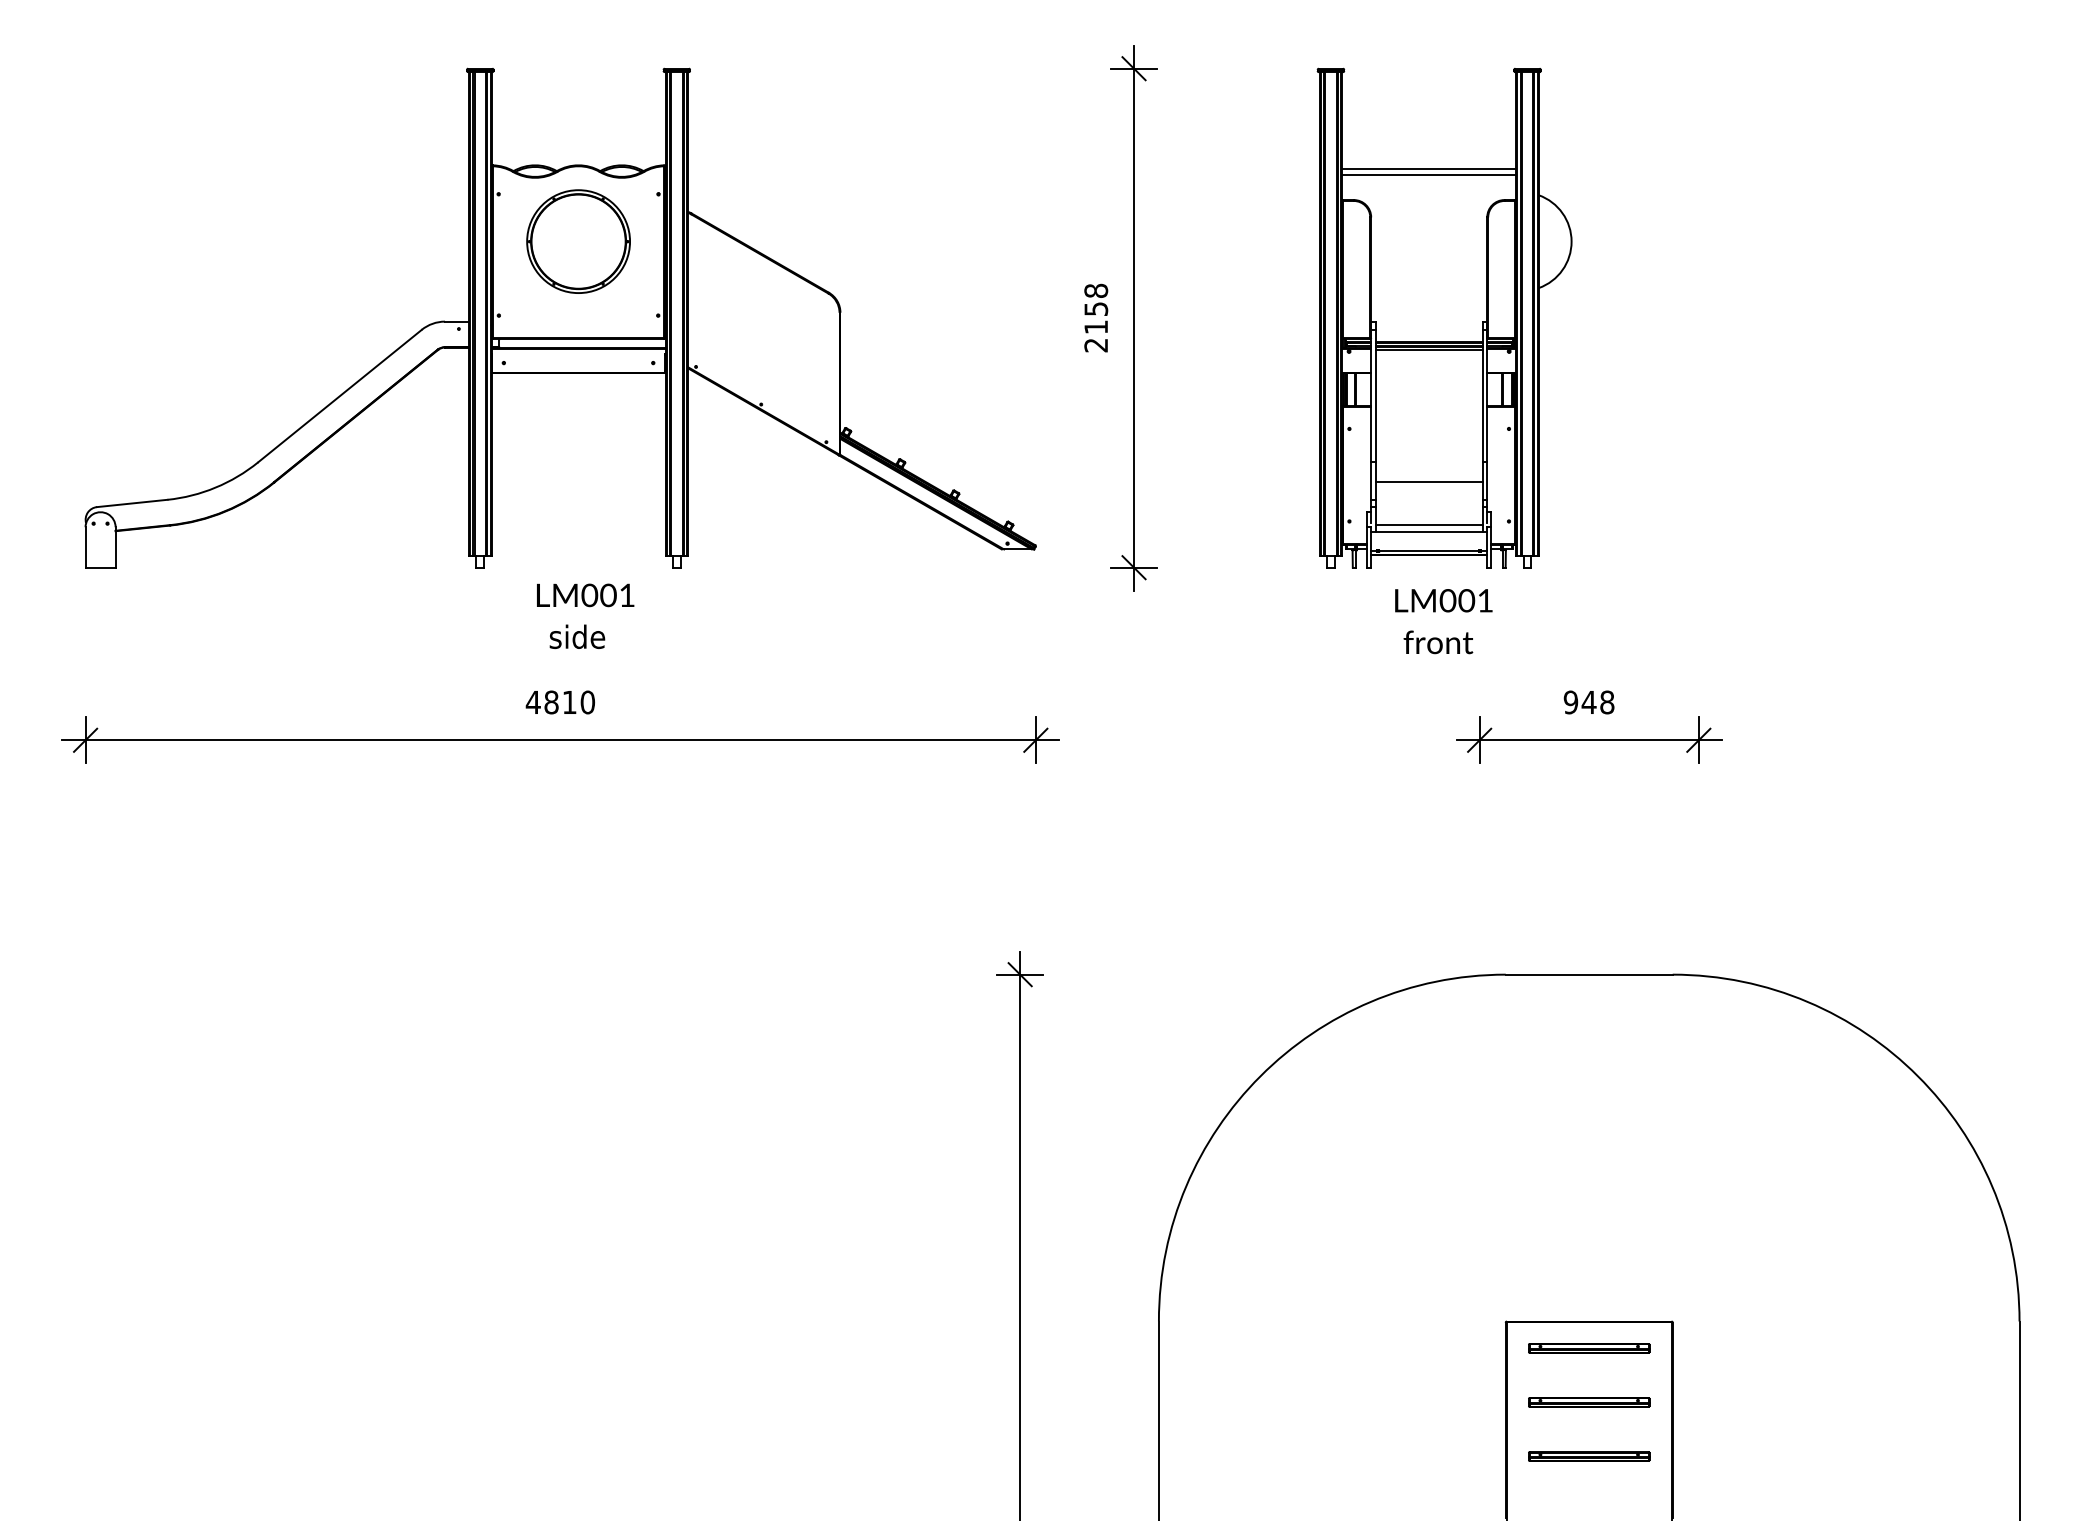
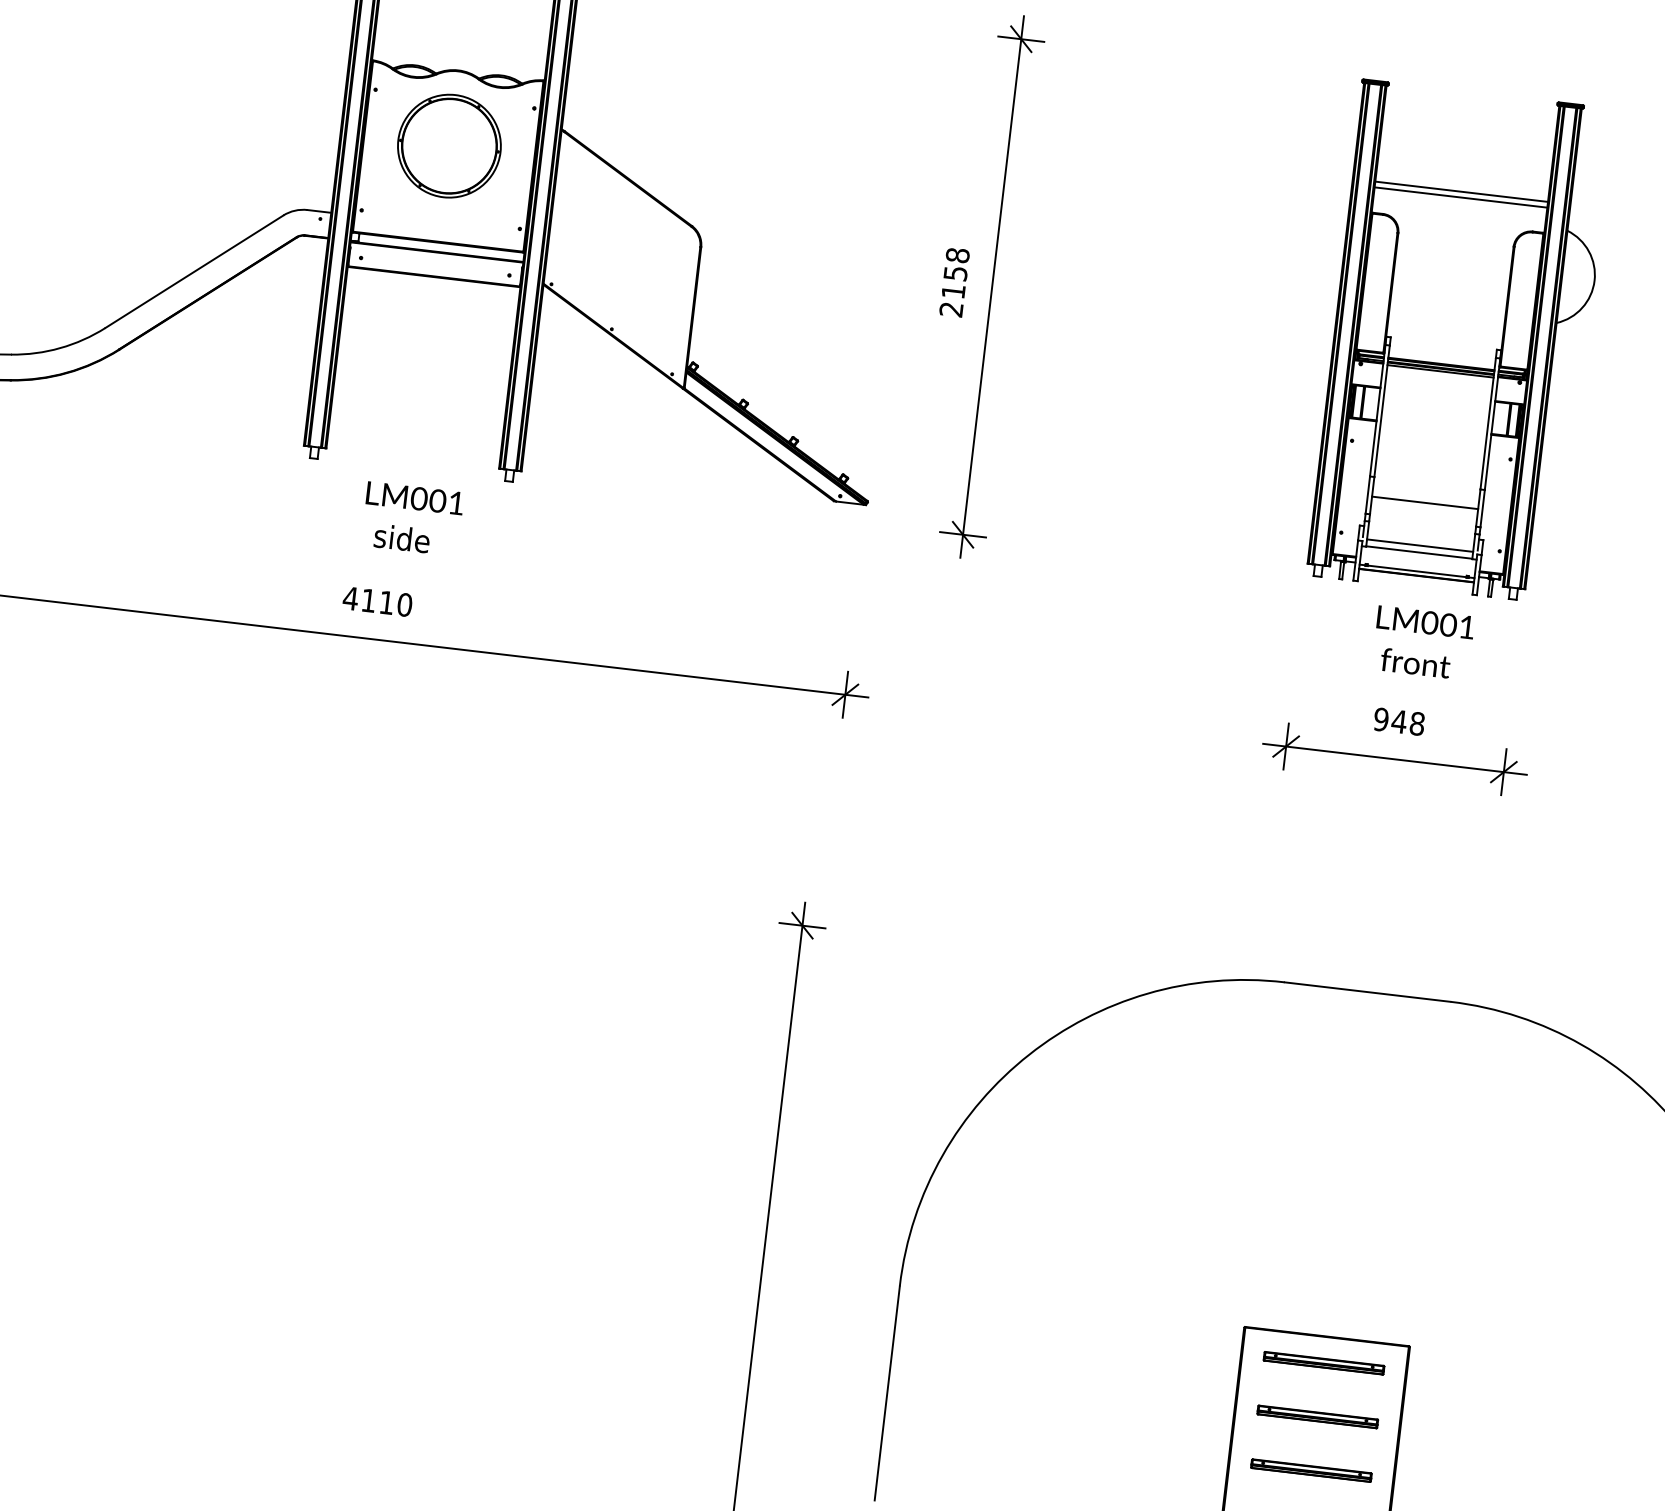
part: (1444, 360) -> (1454, 383), moved
text: (551, 702) -> (368, 600), 4810 -> 4110

